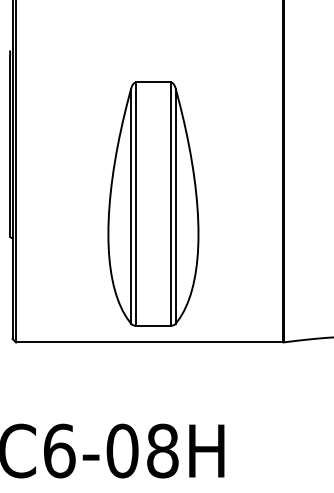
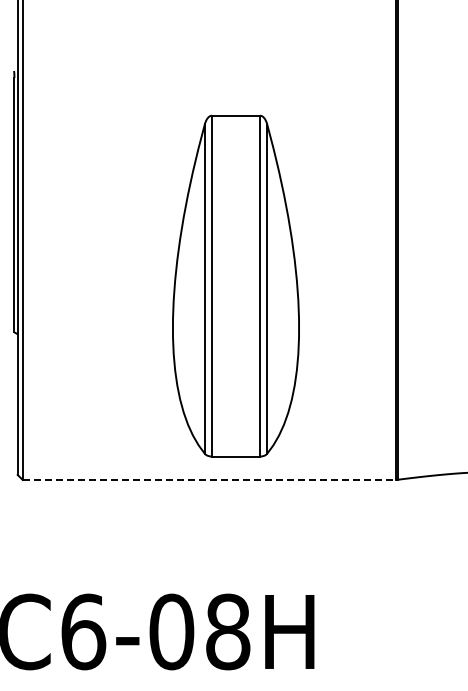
part: (153, 203) -> (235, 285), moved
line: (149, 342) -> (209, 479), solid -> dashed

